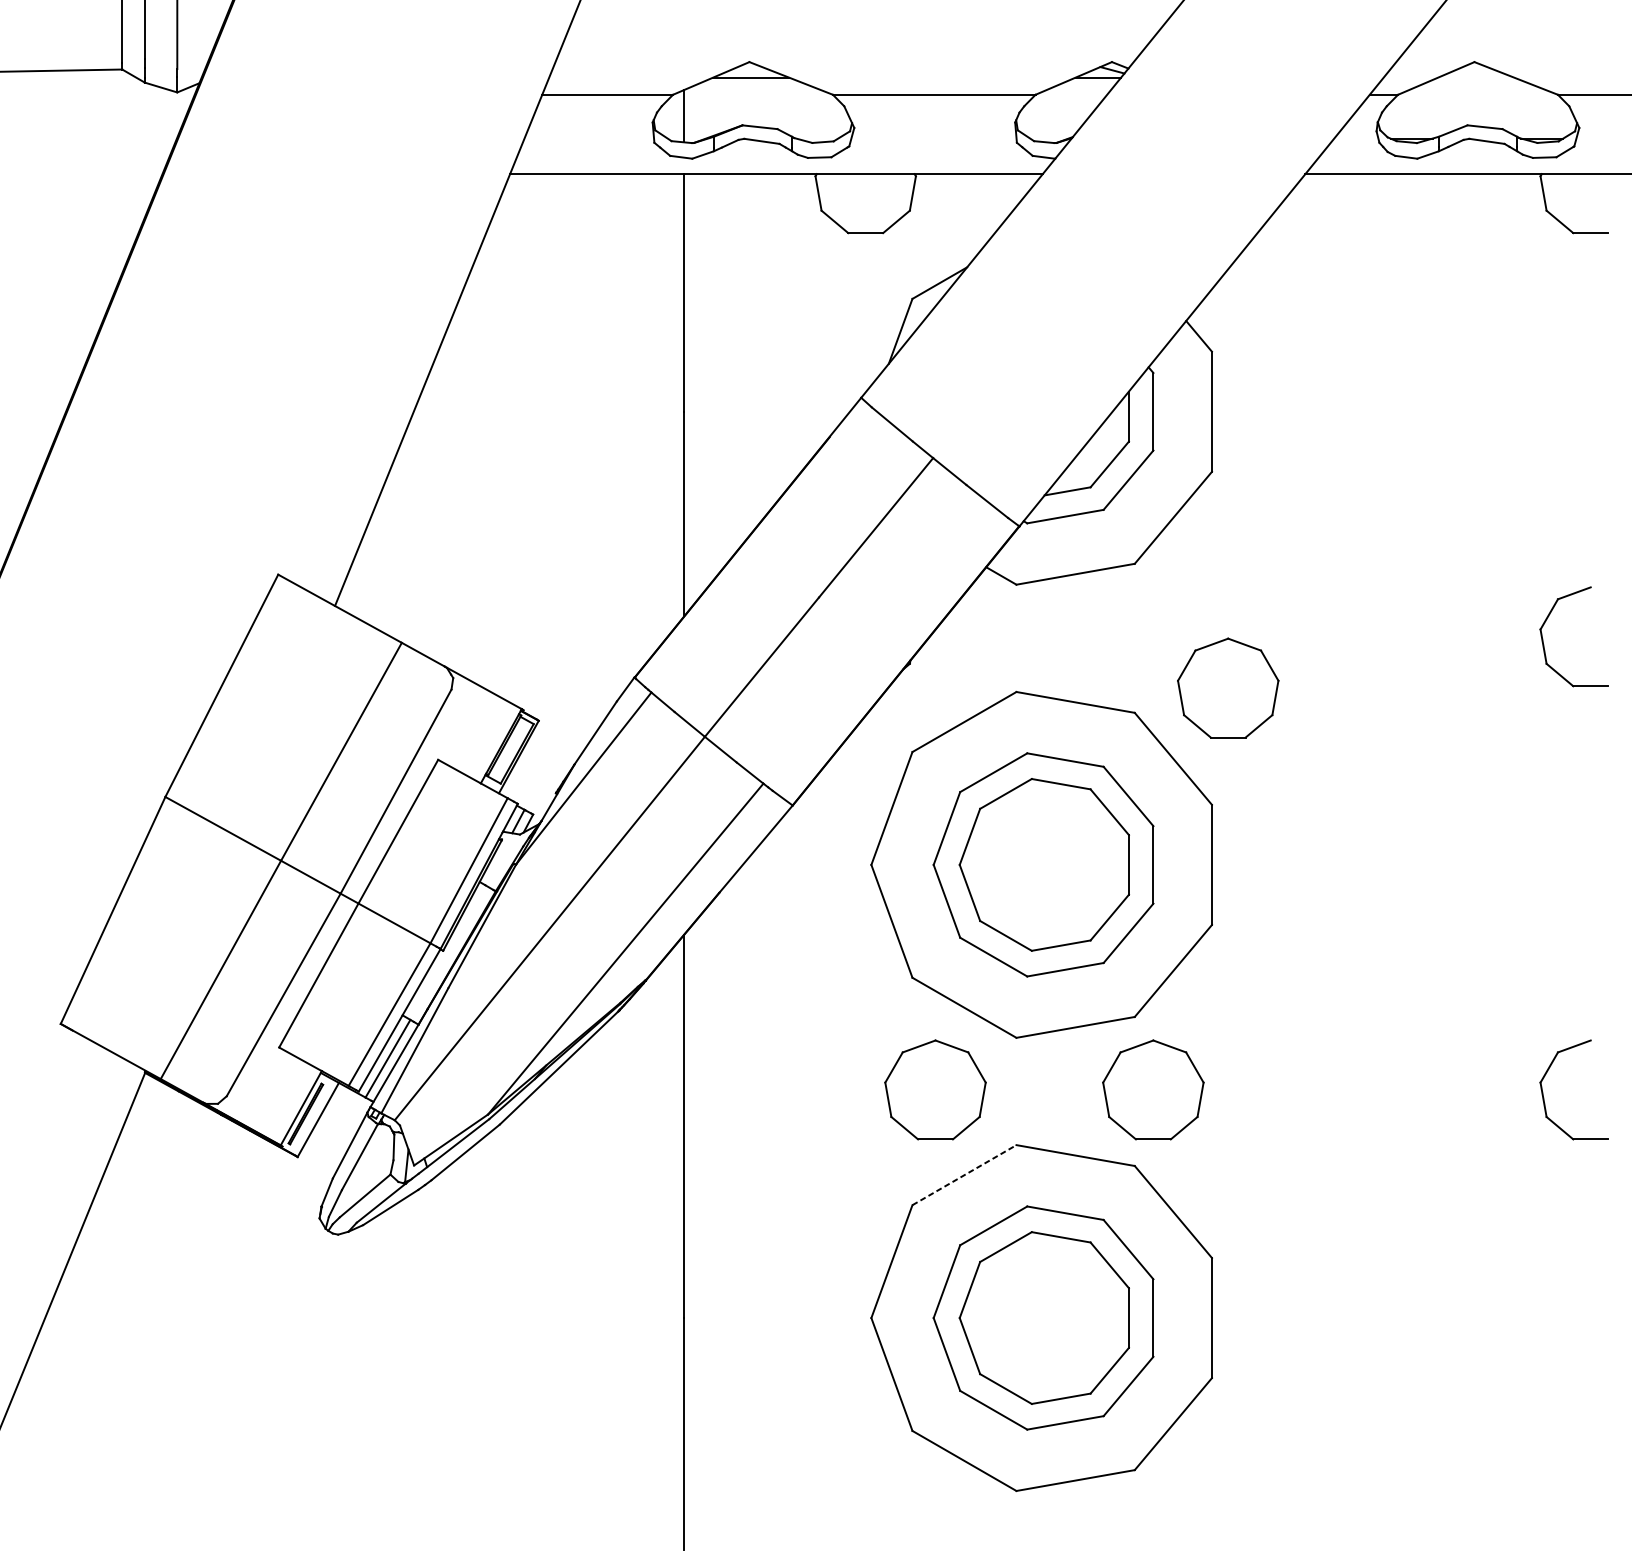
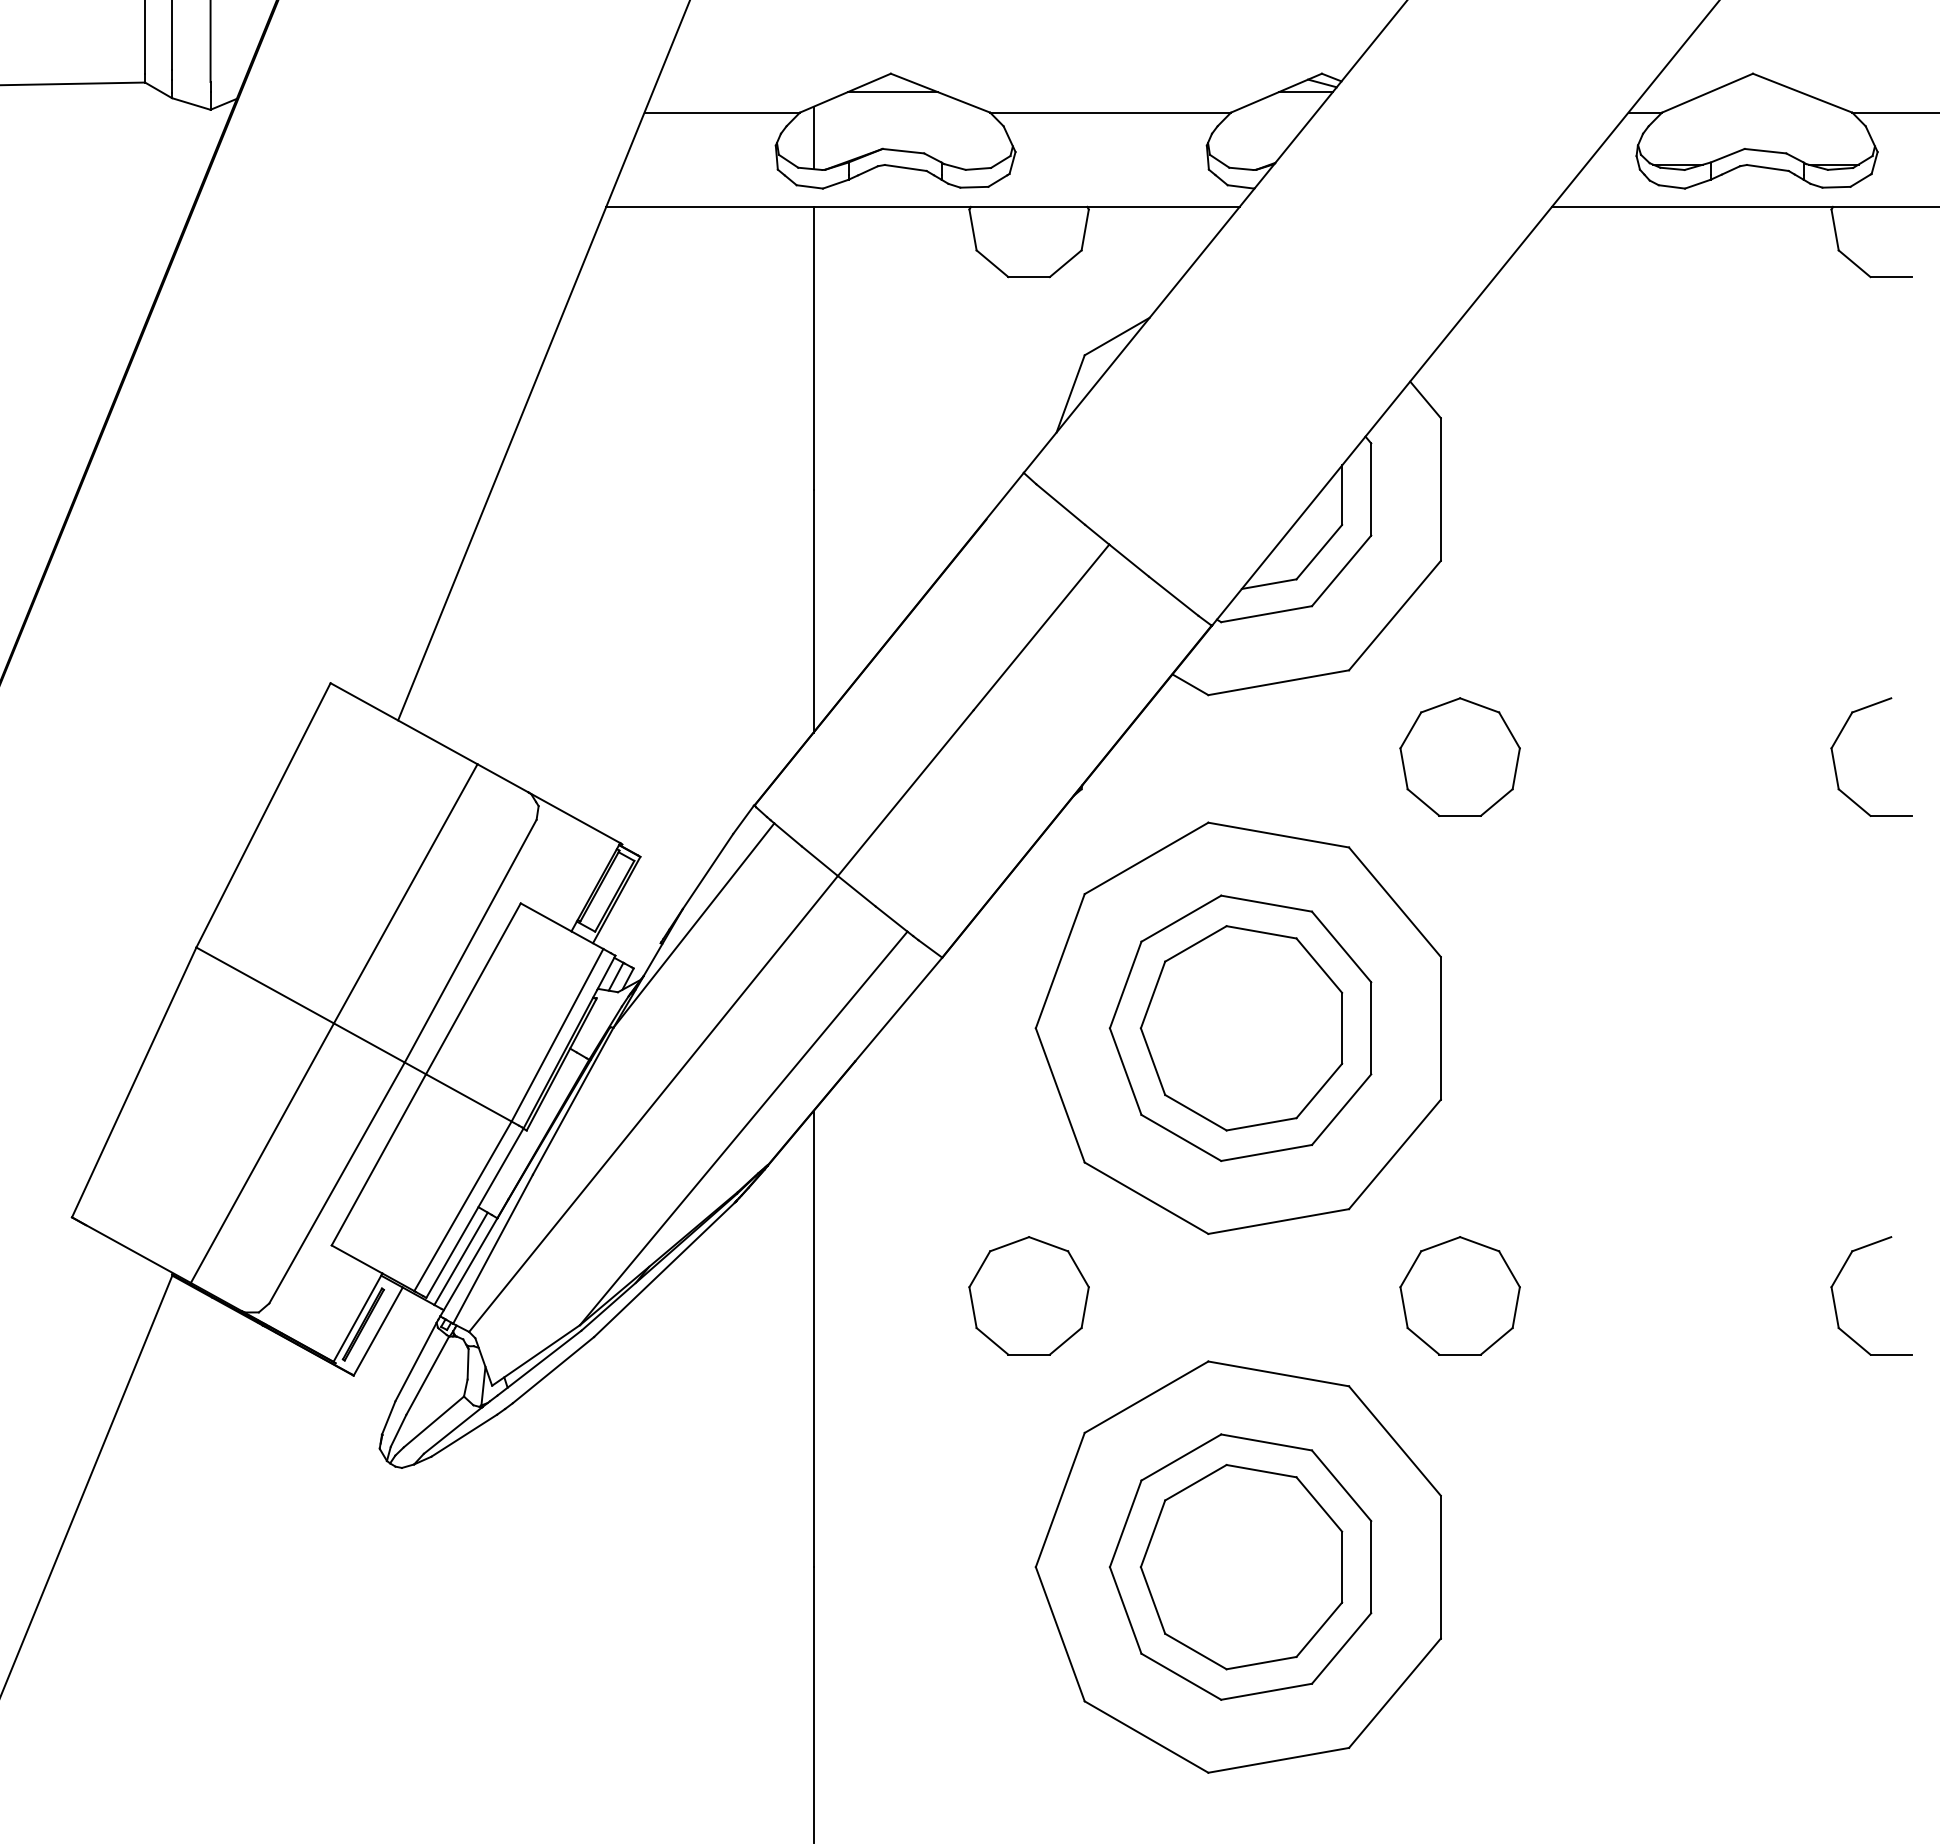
part: (1227, 687) -> (1459, 756), moved
part: (935, 1089) -> (1028, 1295), moved
part: (1152, 1089) -> (1459, 1295), moved
line: (964, 1174) -> (1146, 1396), dashed -> solid

